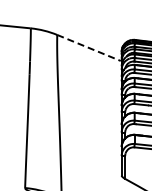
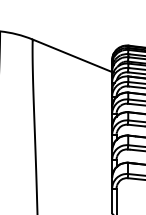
line: (89, 48) -> (72, 56), dashed -> solid

